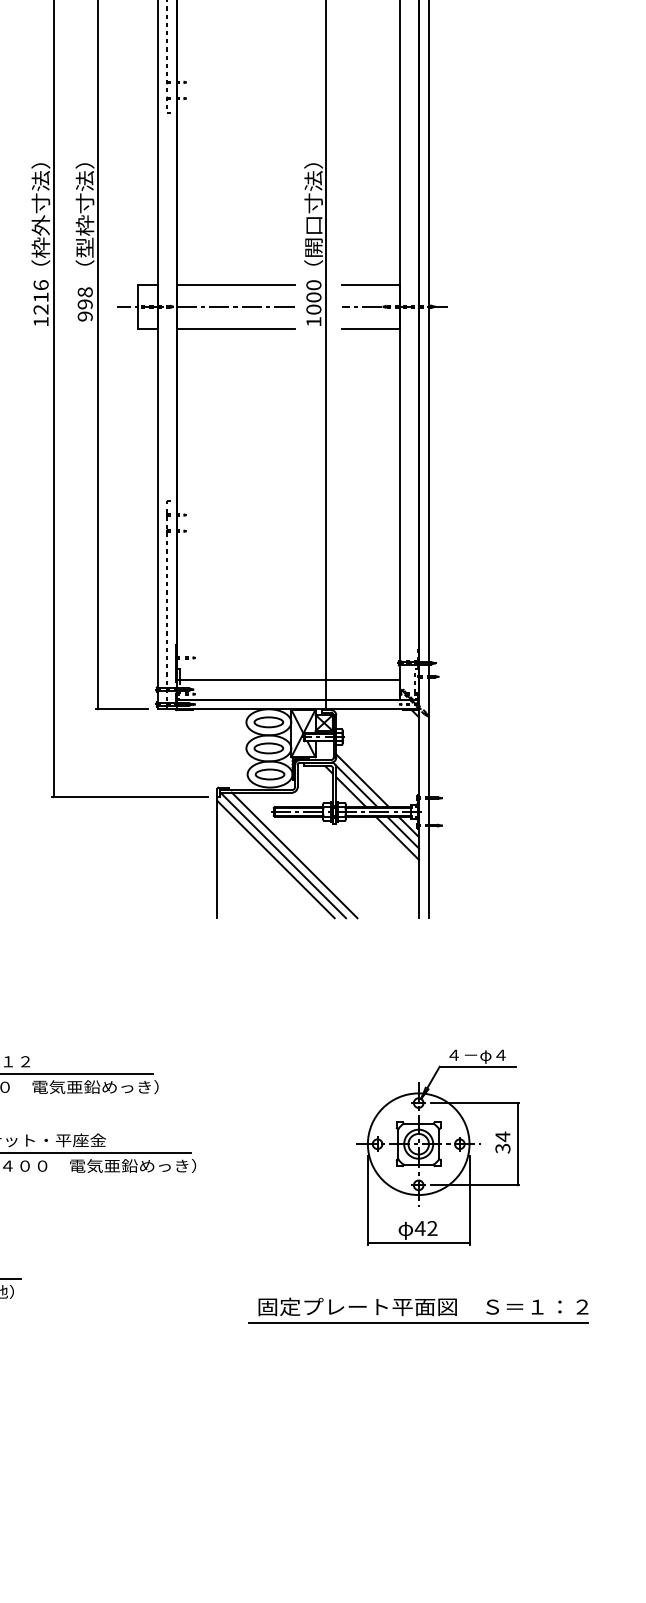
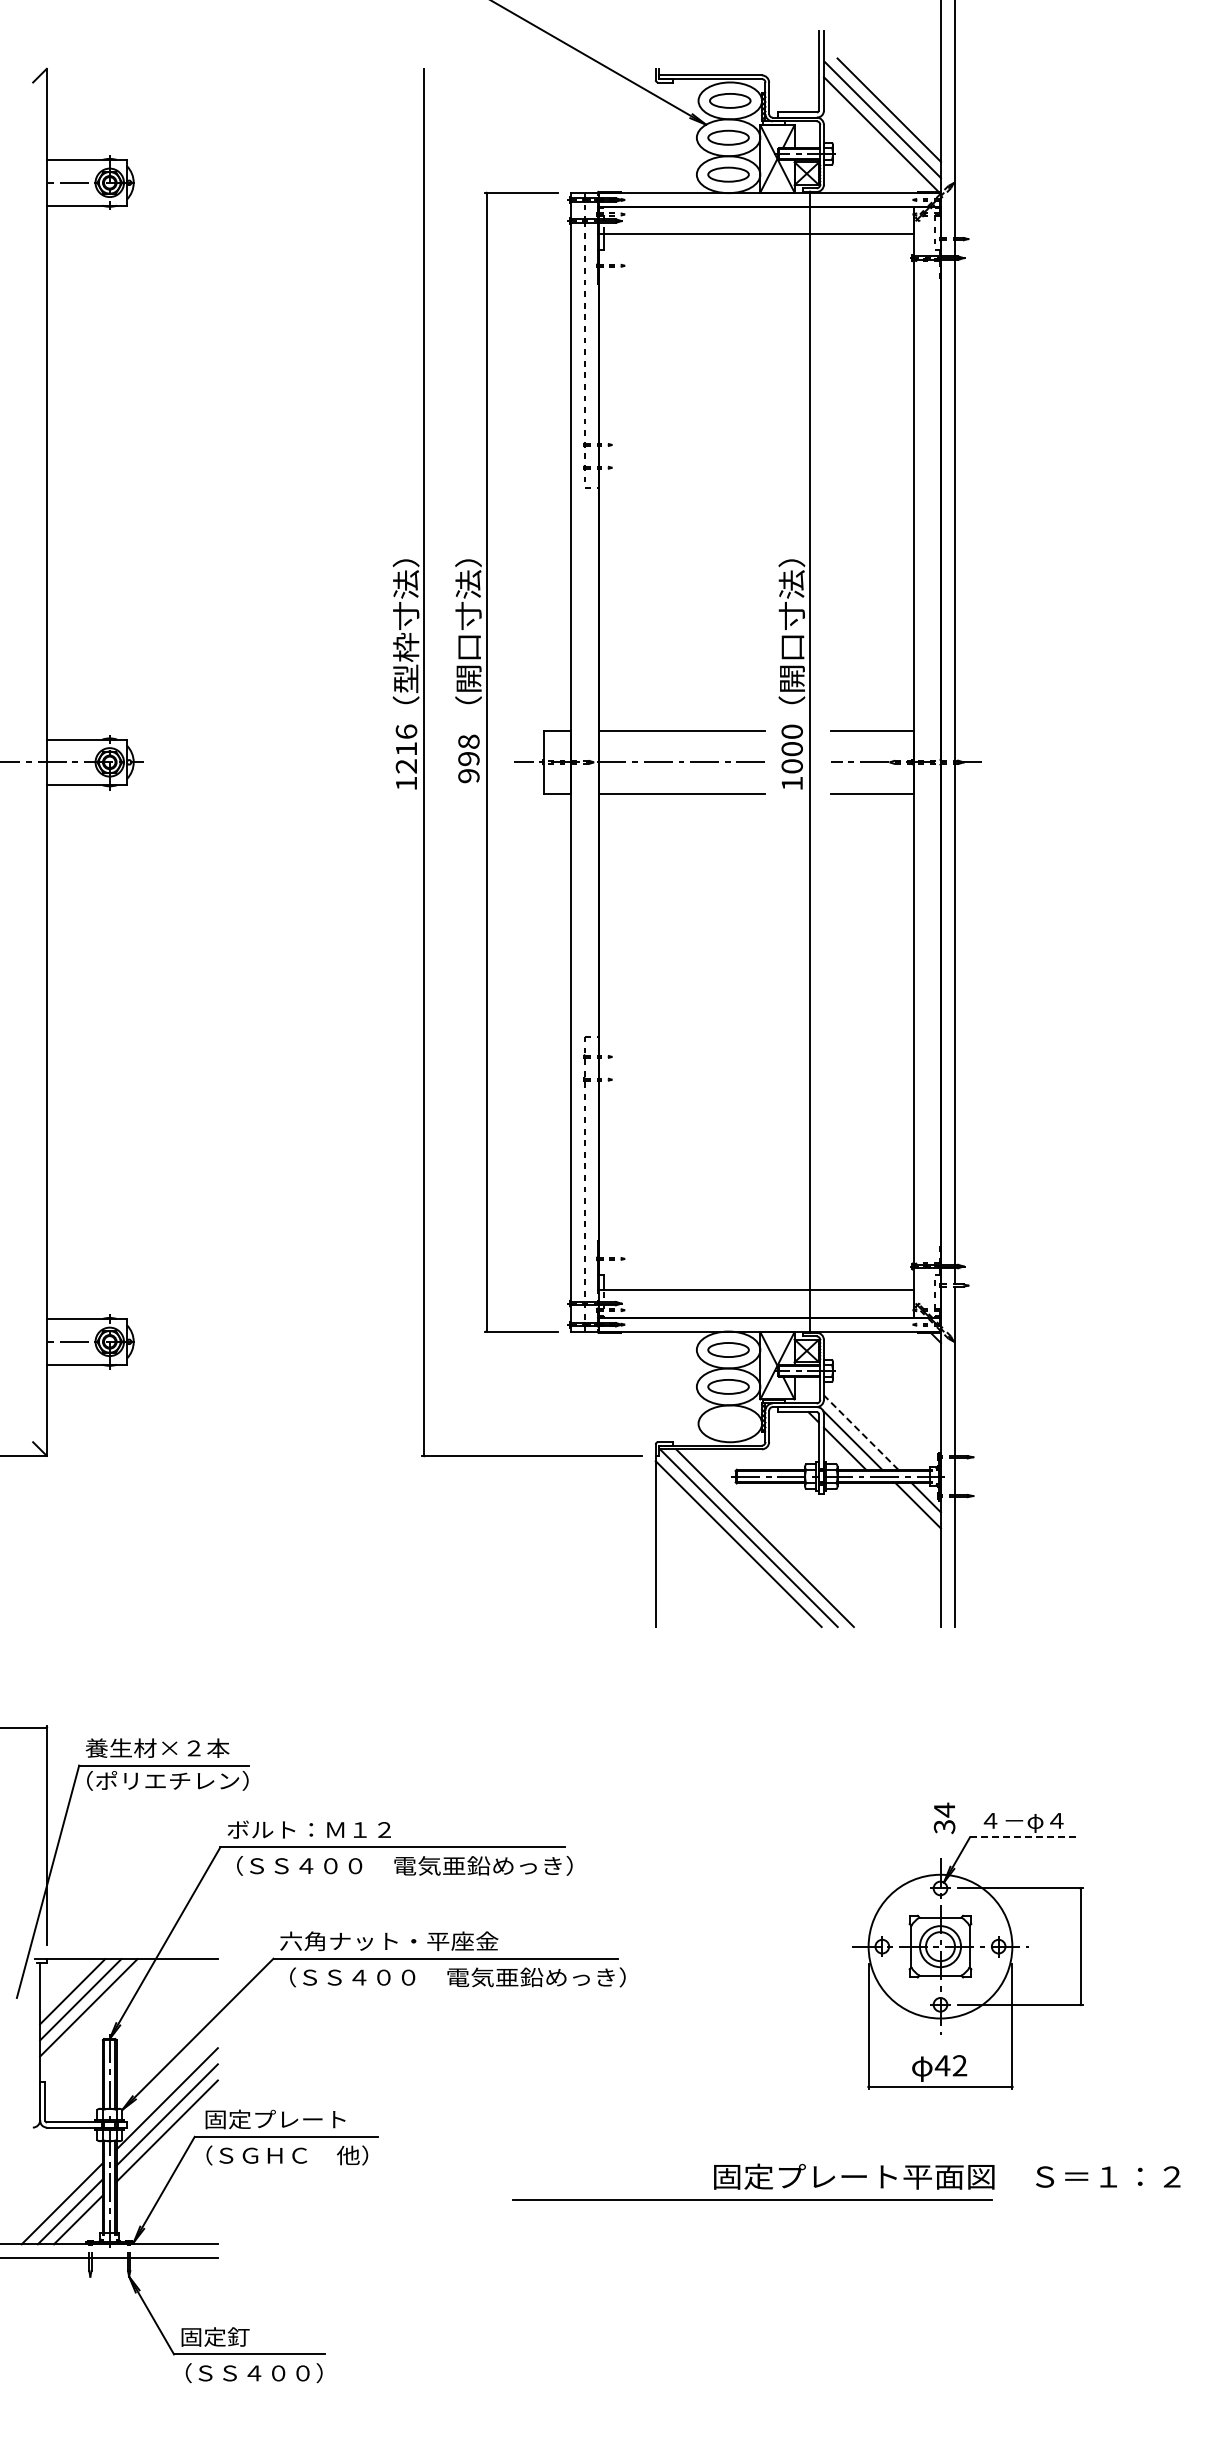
text: (41, 236) -> (406, 662), （枠外寸法） -> （型枠寸法）
text: (84, 236) -> (468, 662), （型枠寸法） -> （開口寸法）
part: (270, 774) -> (730, 1423), removed
line: (362, 780) -> (861, 1432), solid -> dashed
line: (396, 837) -> (909, 1513), removed
line: (477, 1067) -> (1023, 1837), solid -> dashed
text: (502, 1142) -> (944, 1818), moved
line: (418, 1323) -> (752, 2199), moved

